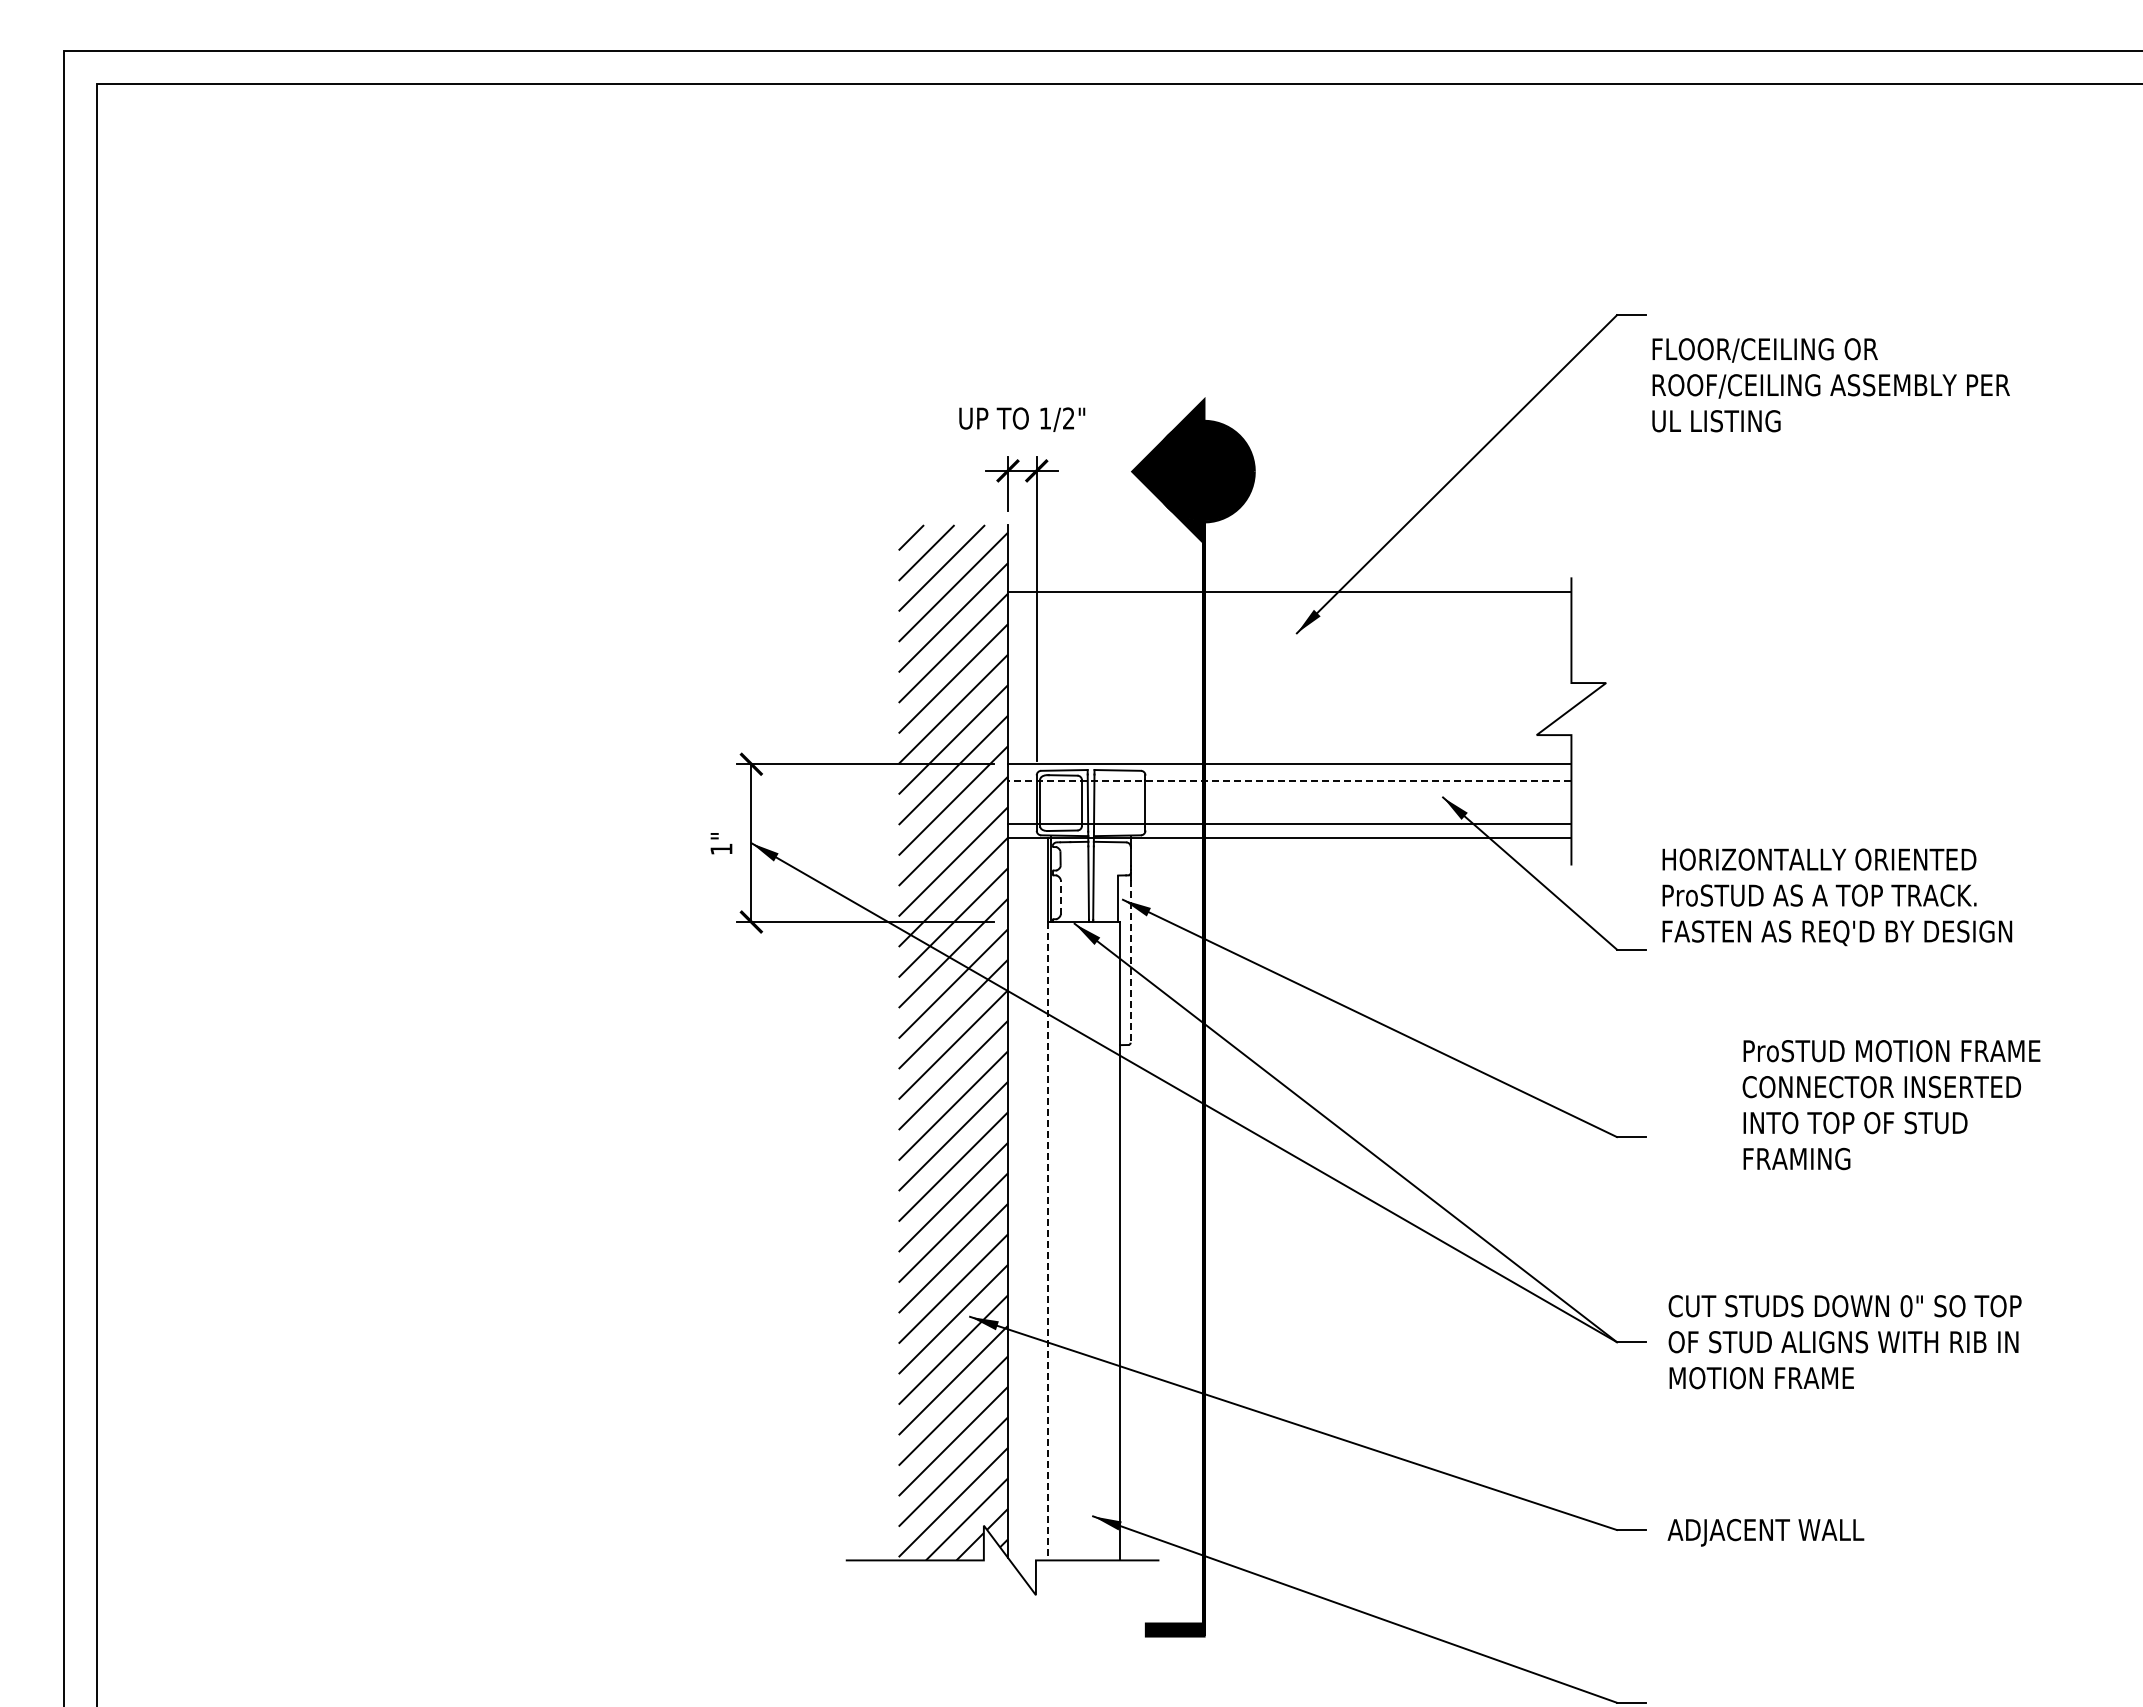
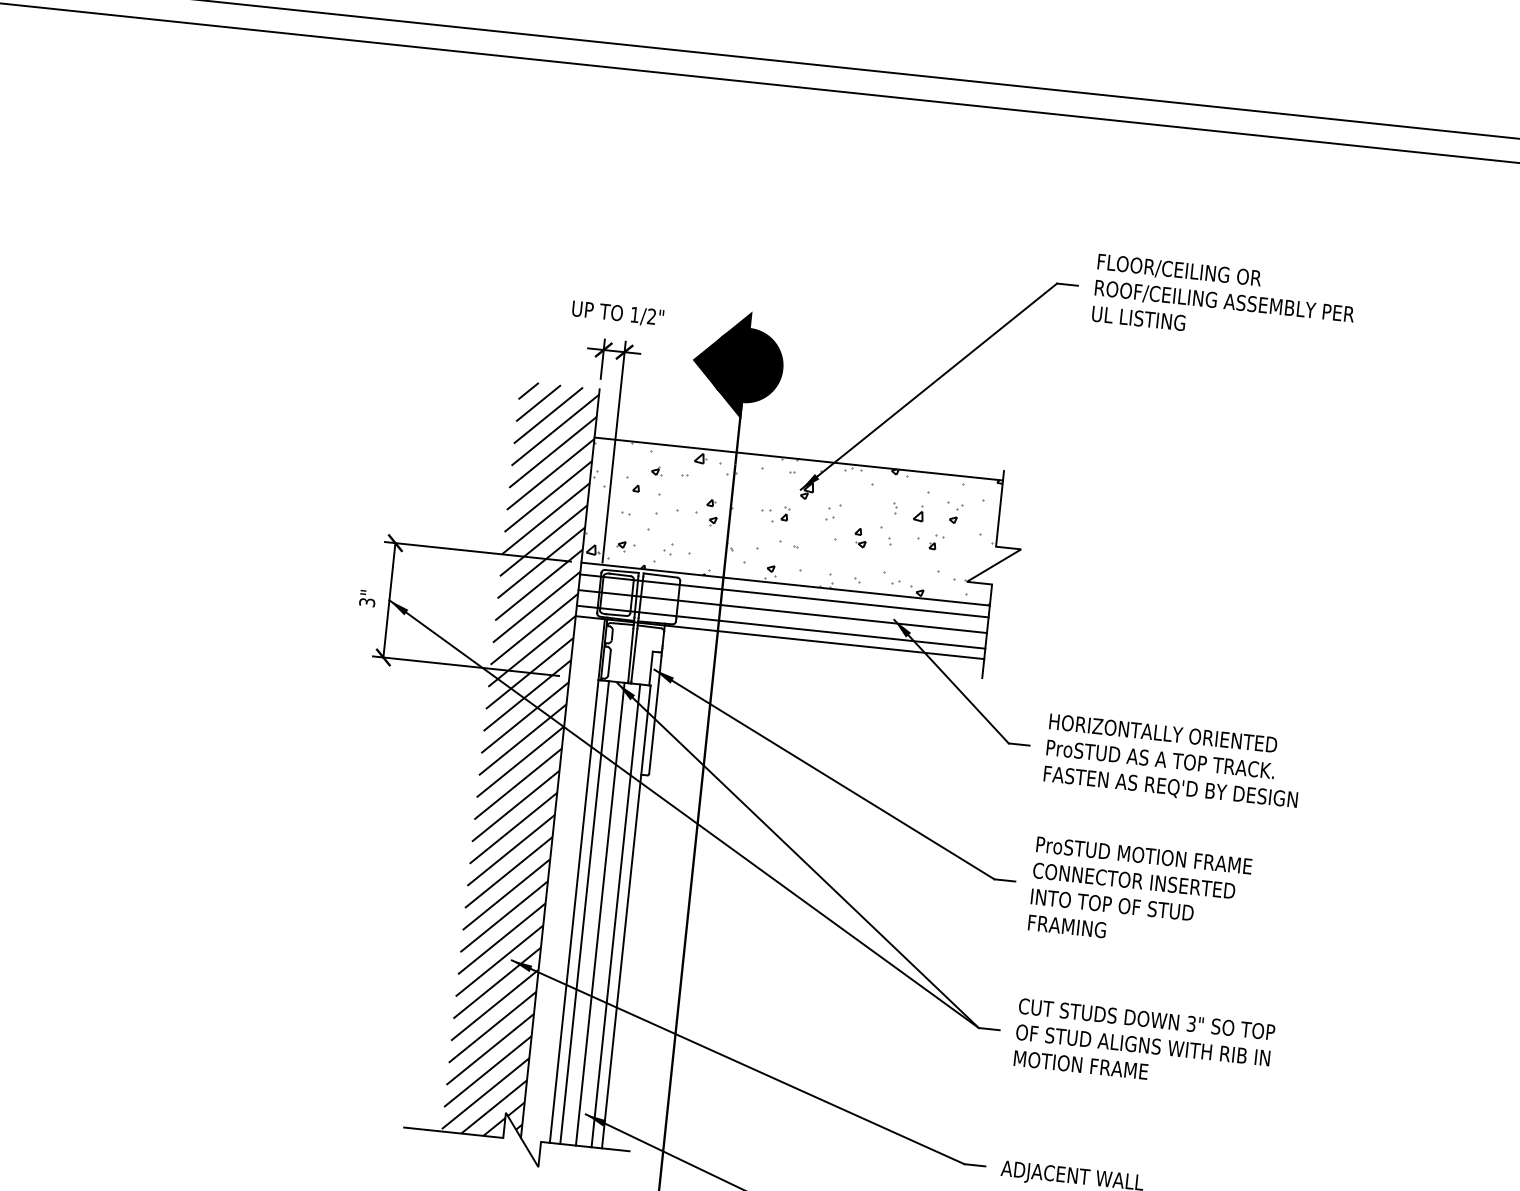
text: (1830, 385) -> (1224, 301), moved
hatch: (1290, 677) -> (792, 521), added
line: (1289, 780) -> (784, 595), dashed -> solid
line: (1289, 802) -> (782, 611), added
text: (721, 849) -> (367, 602), 1" -> 3"
line: (1060, 896) -> (609, 662), dashed -> solid
text: (1837, 897) -> (1173, 762), moved
line: (1130, 961) -> (655, 714), dashed -> solid
text: (1891, 1105) -> (1139, 894), moved
line: (1048, 1241) -> (574, 911), dashed -> solid
line: (1062, 1241) -> (584, 912), added
line: (1084, 1241) -> (600, 914), added
line: (1105, 1241) -> (615, 916), added
text: (1906, 1306) -> (1191, 1024), 0" -> 3"

